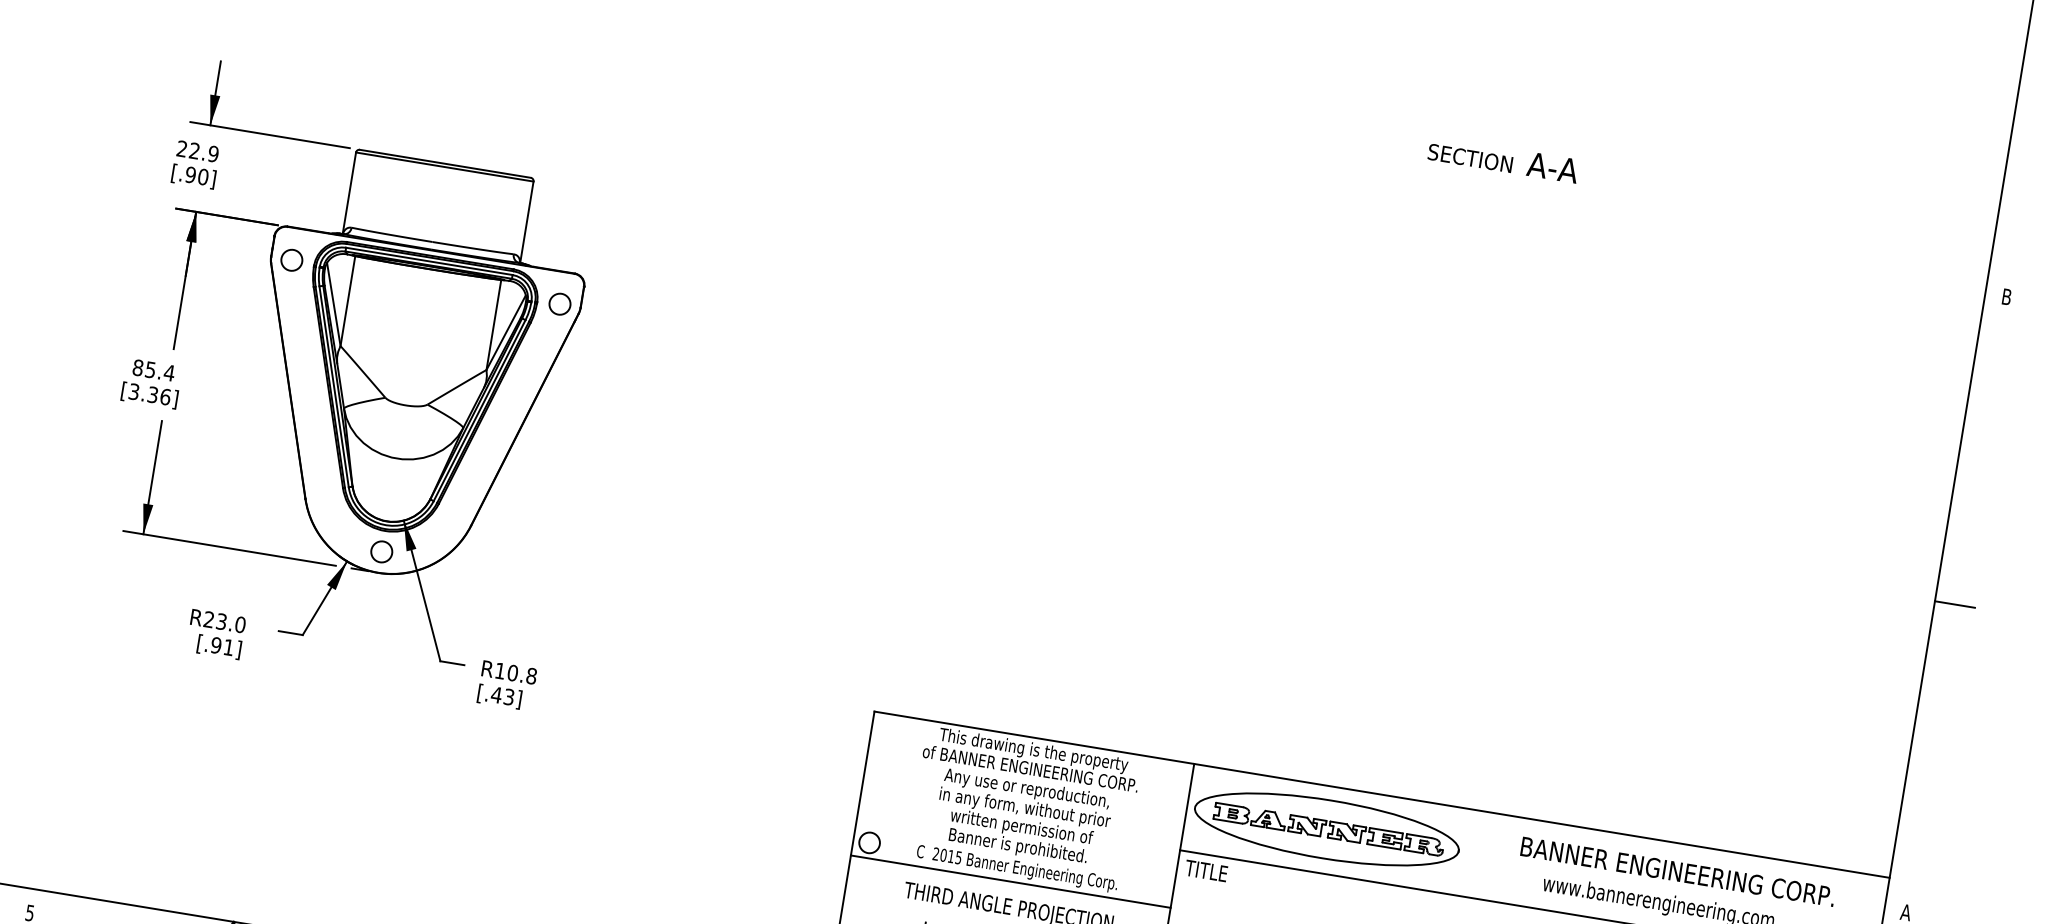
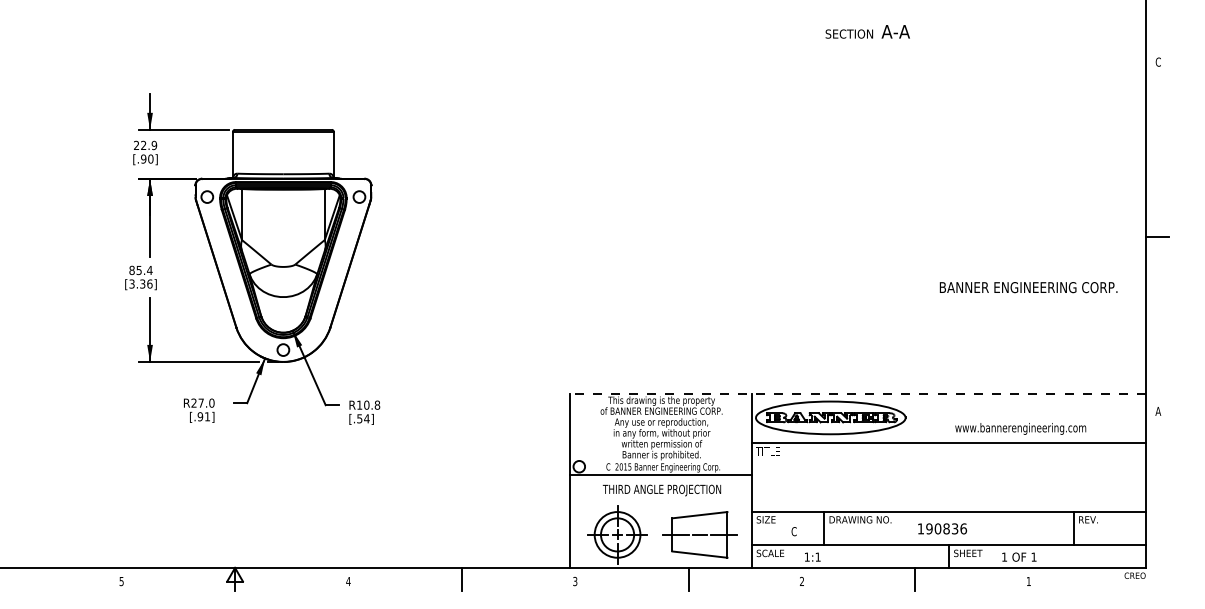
text: (2005, 295) -> (1157, 61), B -> C
text: (220, 620) -> (200, 402), R23.0 -> R27.0
text: (501, 695) -> (362, 418), [.43] -> [.54]
line: (1381, 794) -> (857, 393), solid -> dashed
text: (1677, 871) -> (1028, 287), moved

